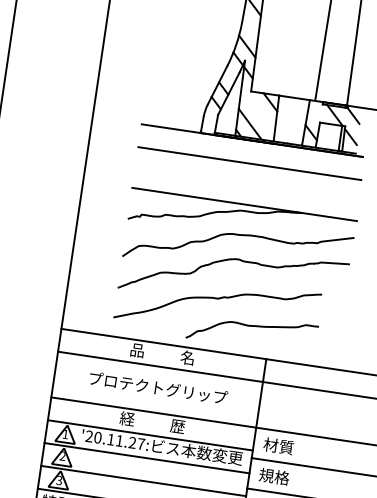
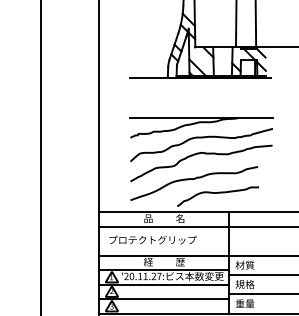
line: (248, 163) -> (200, 92), removed
text: (157, 387) -> (152, 239), moved

